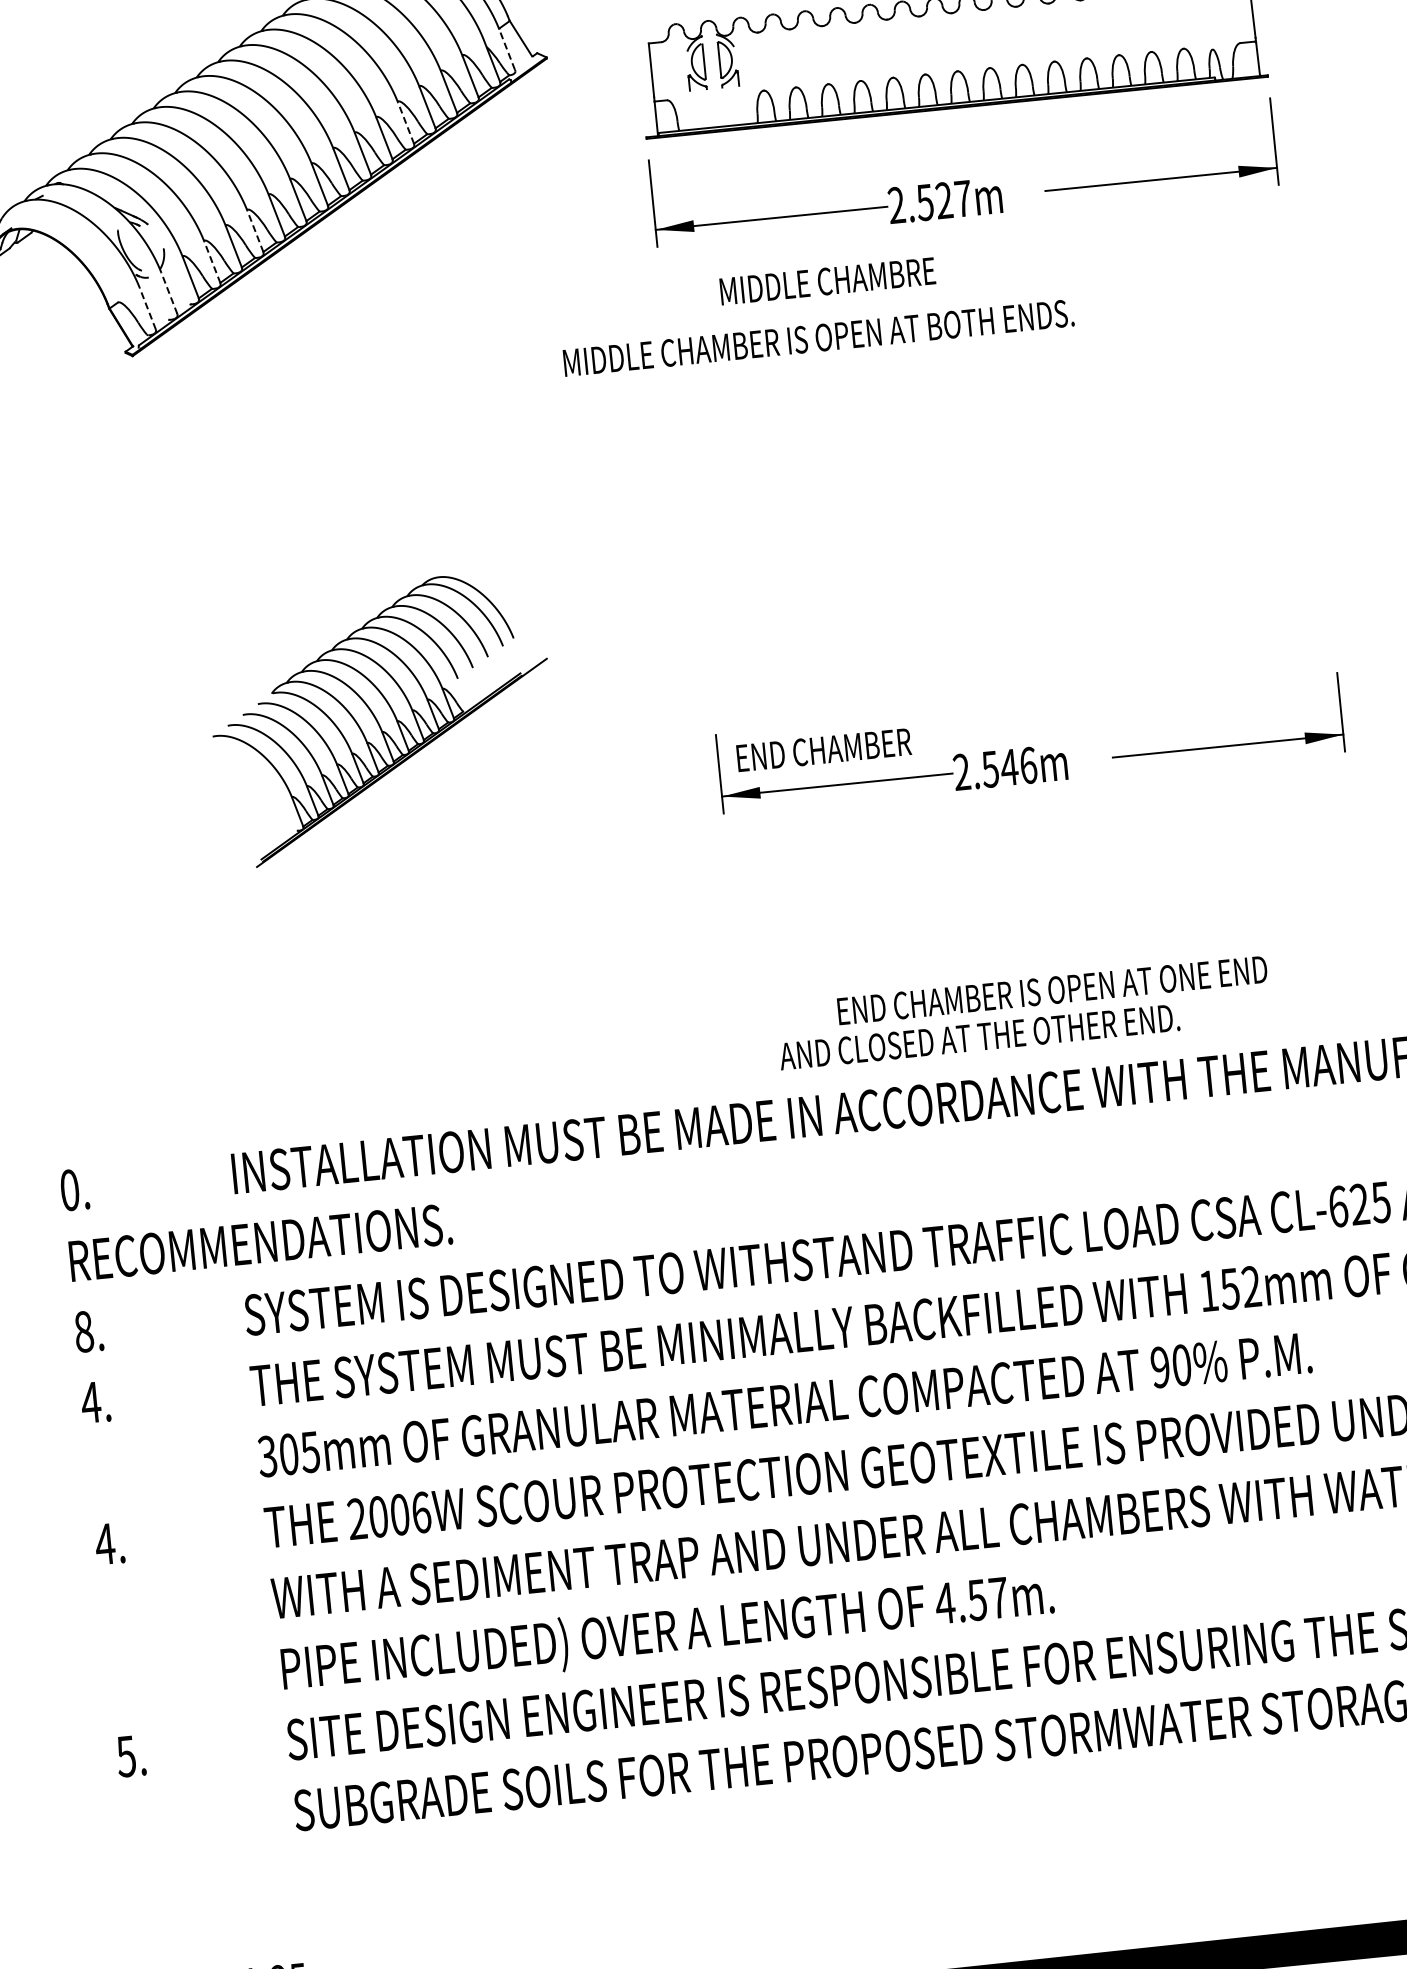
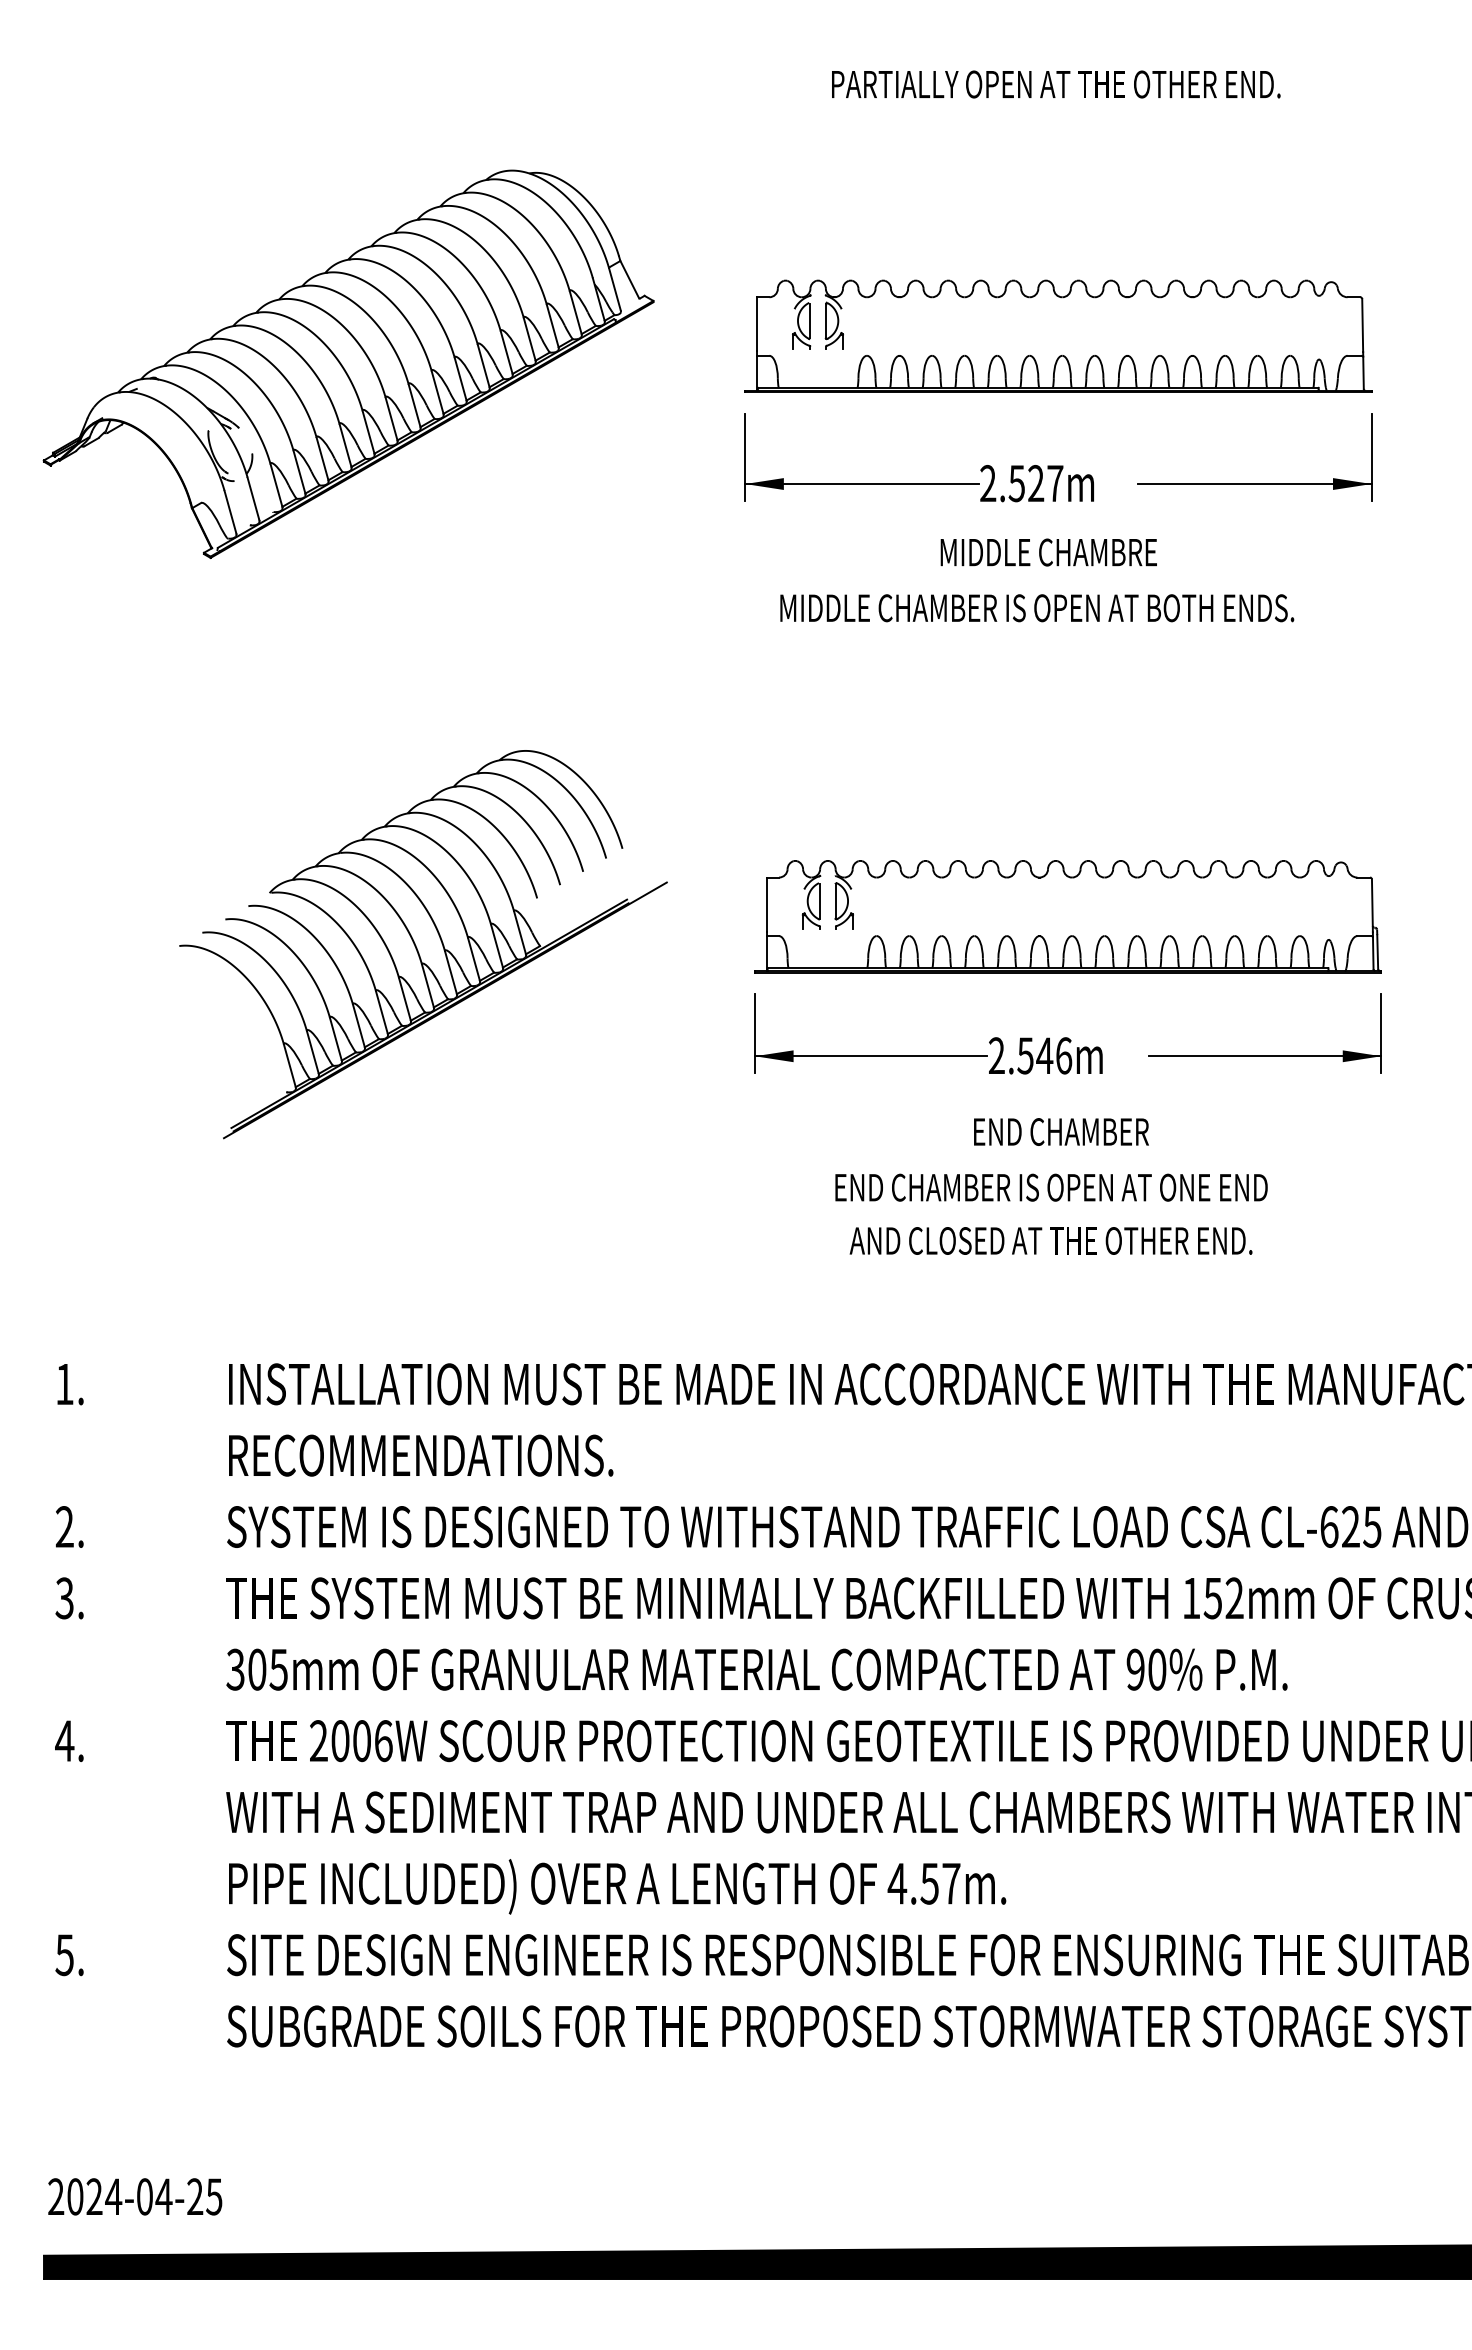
line: (506, 49) -> (614, 289), dashed -> solid
line: (405, 123) -> (506, 352), dashed -> solid
line: (255, 231) -> (345, 445), dashed -> solid
line: (212, 262) -> (299, 472), dashed -> solid
text: (827, 281) -> (1048, 552), moved
line: (169, 292) -> (253, 498), dashed -> solid
line: (147, 308) -> (230, 511), dashed -> solid
text: (819, 338) -> (1037, 608), moved
part: (1018, 626) -> (1067, 916), added
part: (382, 718) -> (423, 944), size x1.43
text: (824, 749) -> (1061, 1131), moved
text: (1052, 990) -> (1051, 1187), moved
text: (978, 1036) -> (1050, 1240), moved
text: (69, 1190) -> (64, 1384), 0. -> 1.
text: (261, 1242) -> (421, 1455), moved
text: (83, 1331) -> (64, 1526), 8. -> 2.
text: (90, 1402) -> (64, 1598), 4. -> 3.

